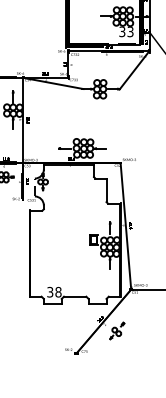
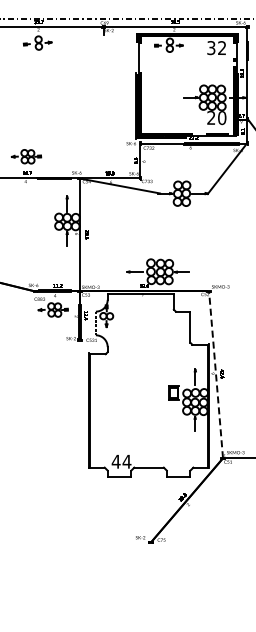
text: (126, 32) -> (216, 118), 33 -> 20
line: (126, 226) -> (216, 374), solid -> dashed
text: (54, 292) -> (121, 461), 38 -> 44
part: (117, 330) -> (204, 512), removed

